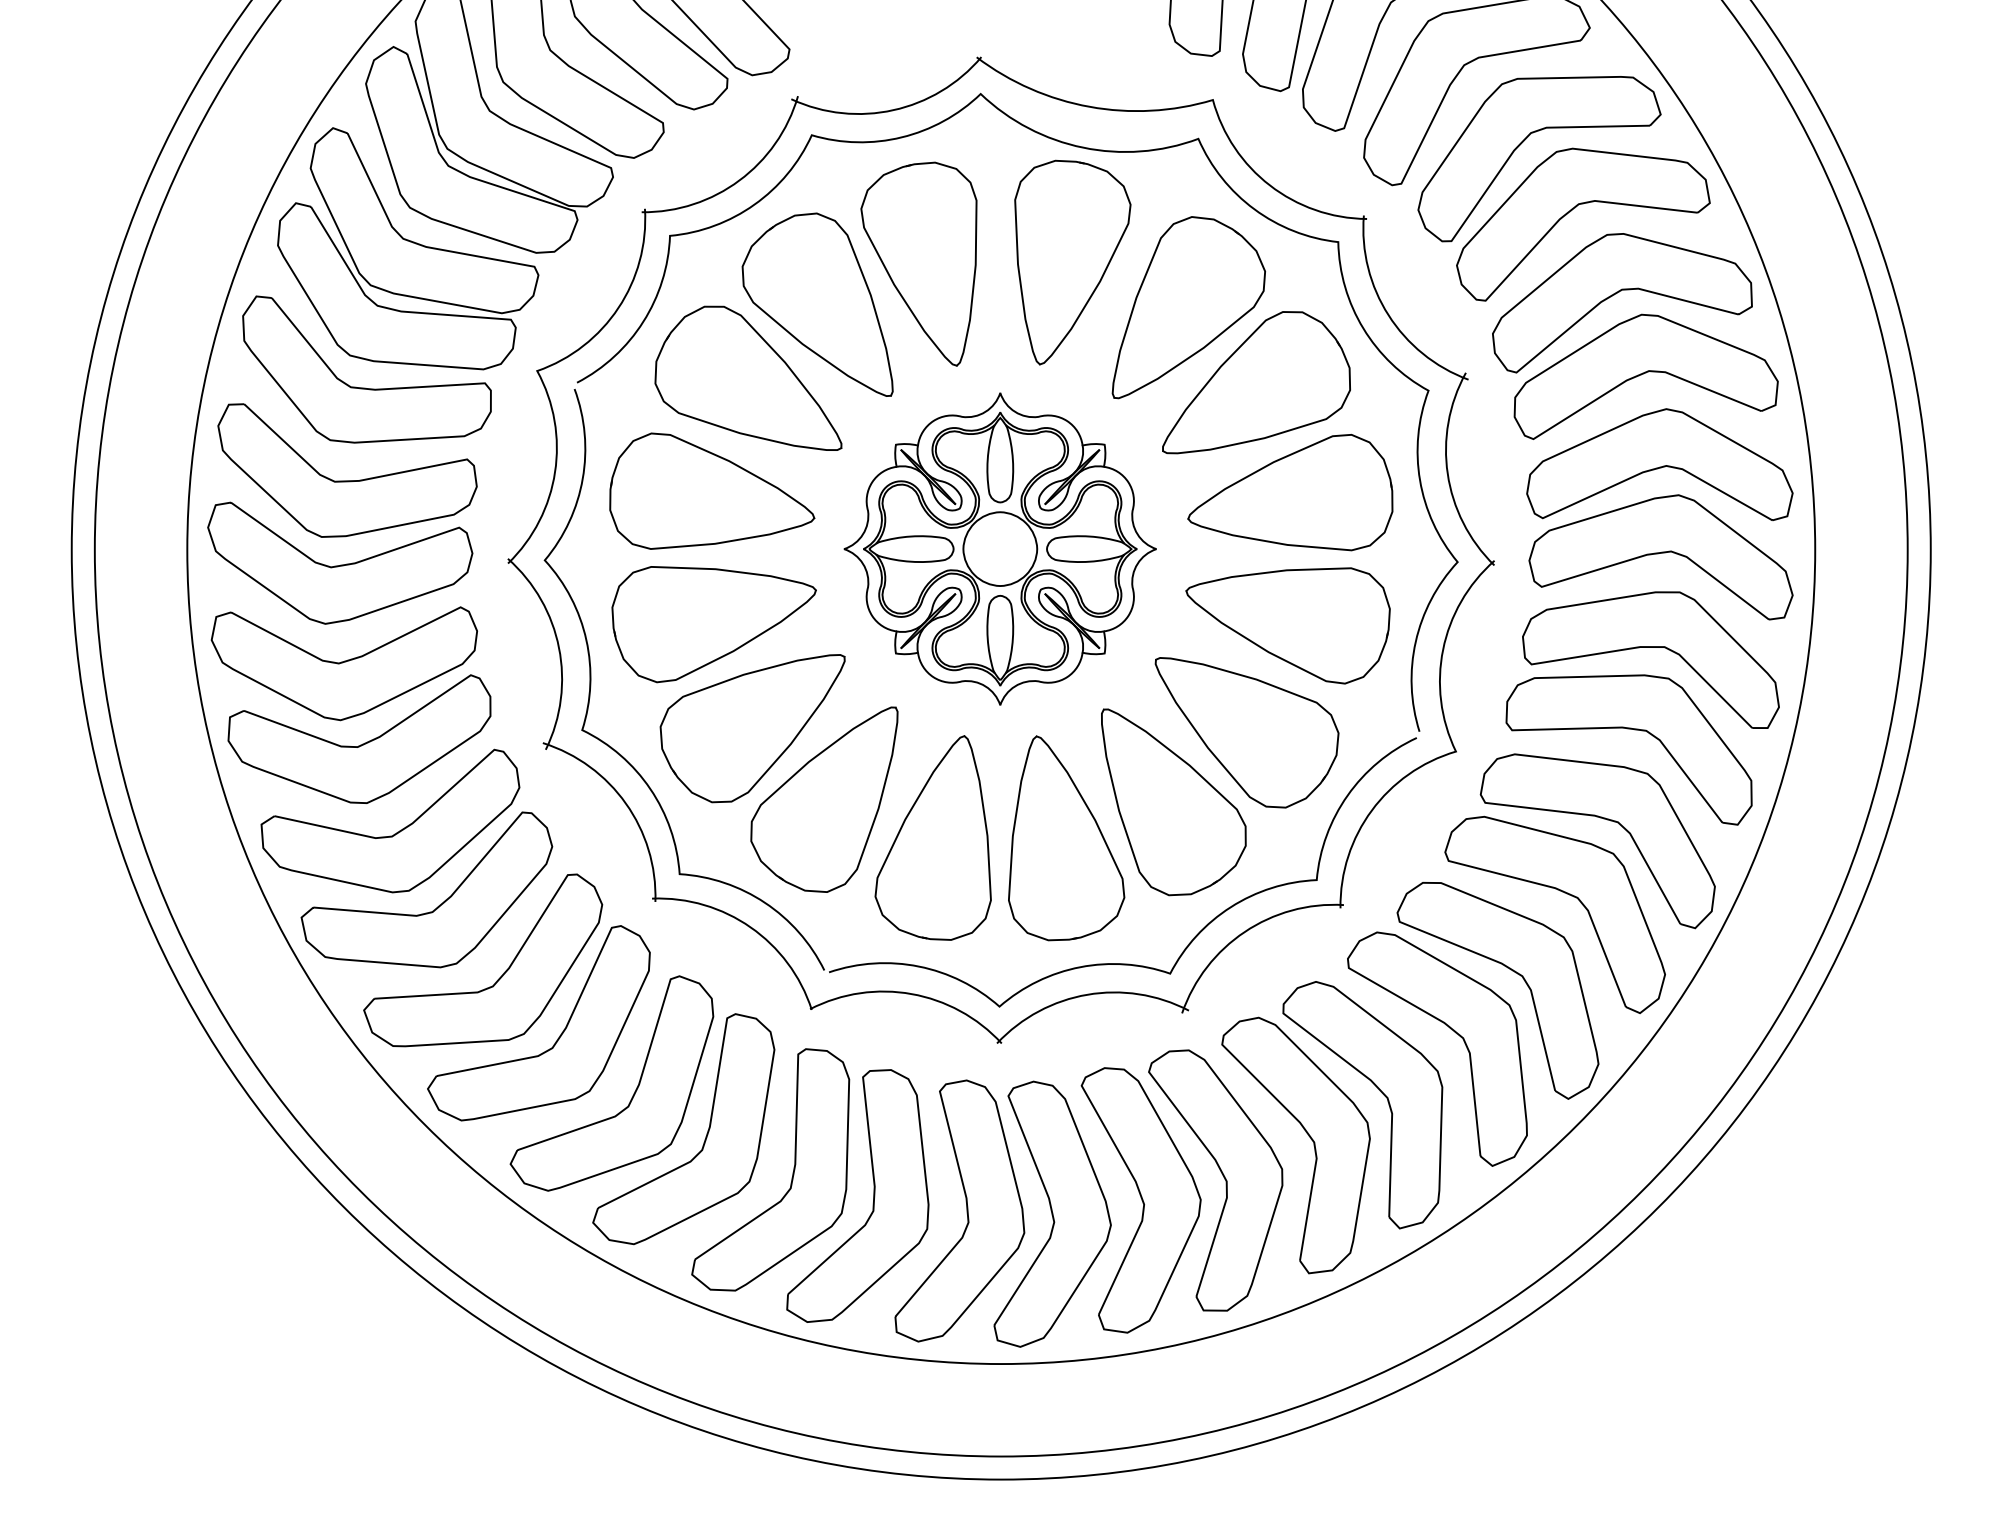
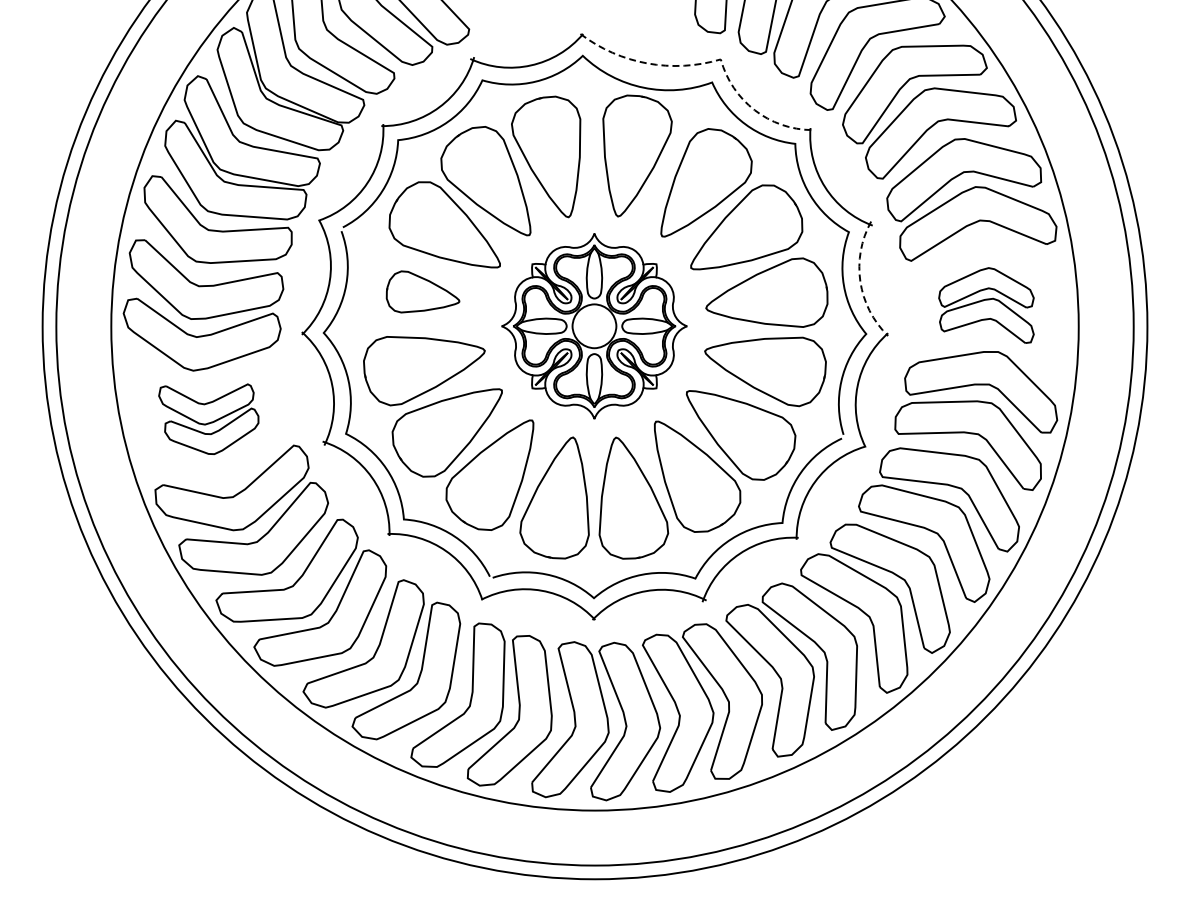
line: (1192, 105) -> (708, 62), solid -> dashed
arc: (1447, 473) -> (860, 281), solid -> dashed
part: (710, 490) -> (422, 291), size x0.6
part: (1659, 514) -> (986, 305), size x0.6
part: (350, 705) -> (208, 419), size x0.6

